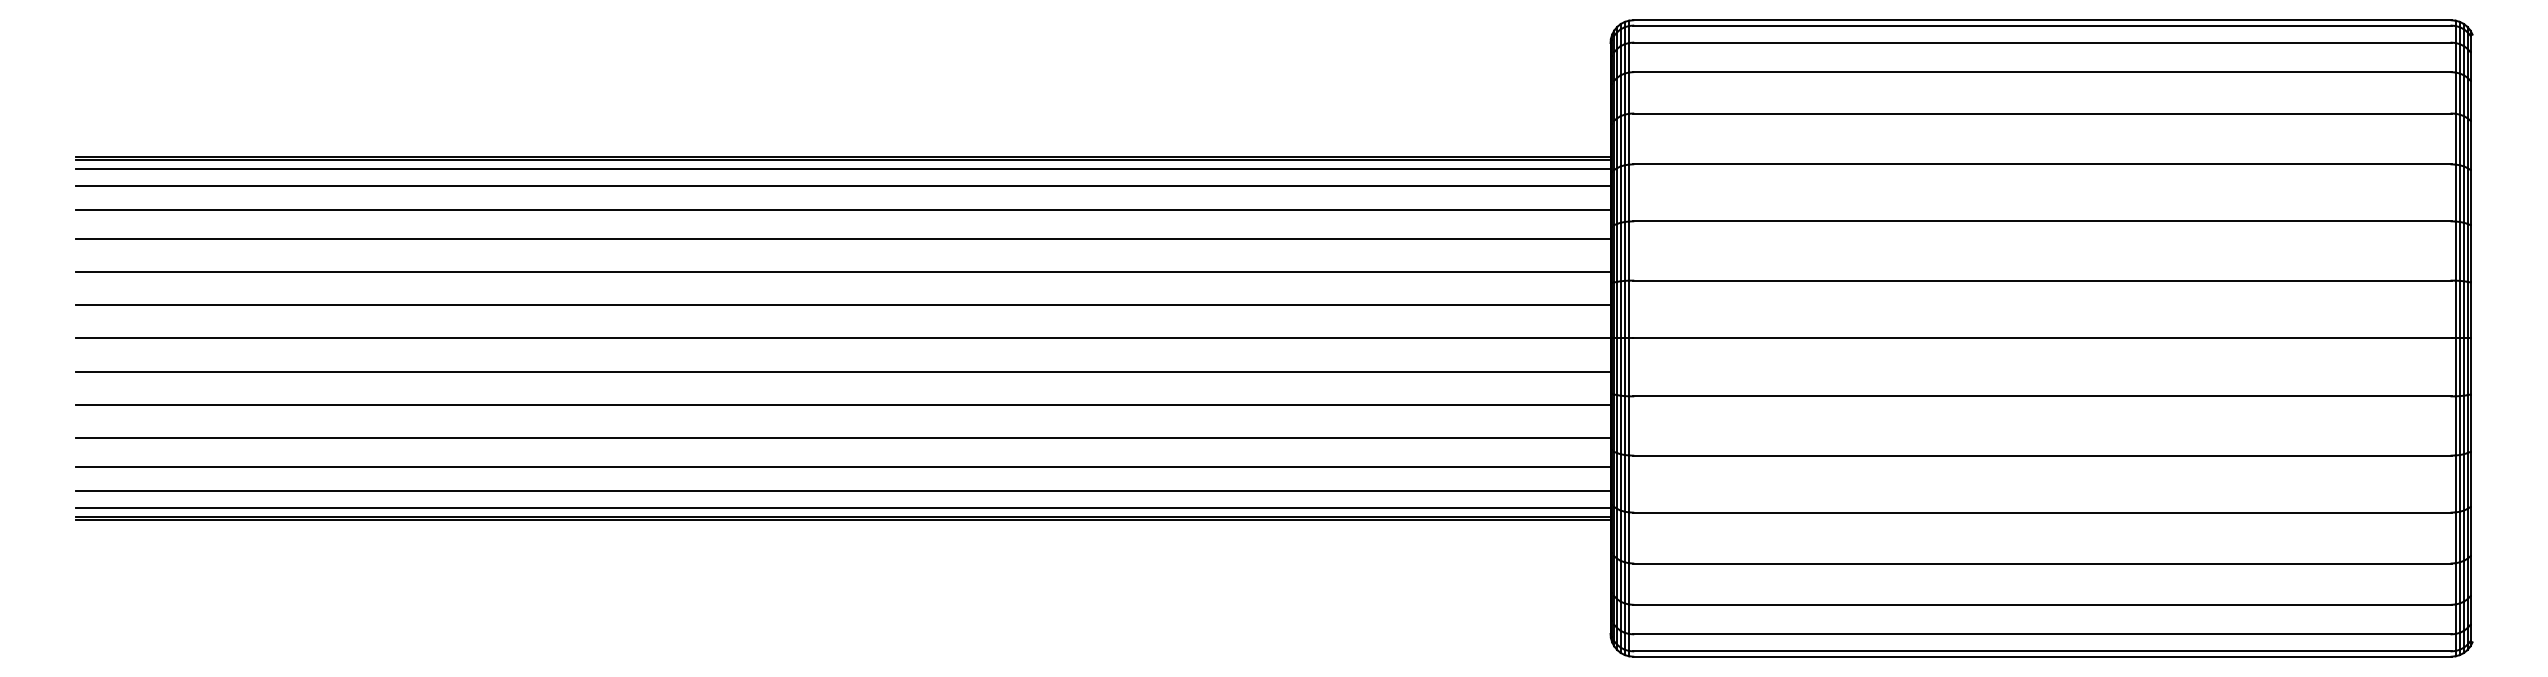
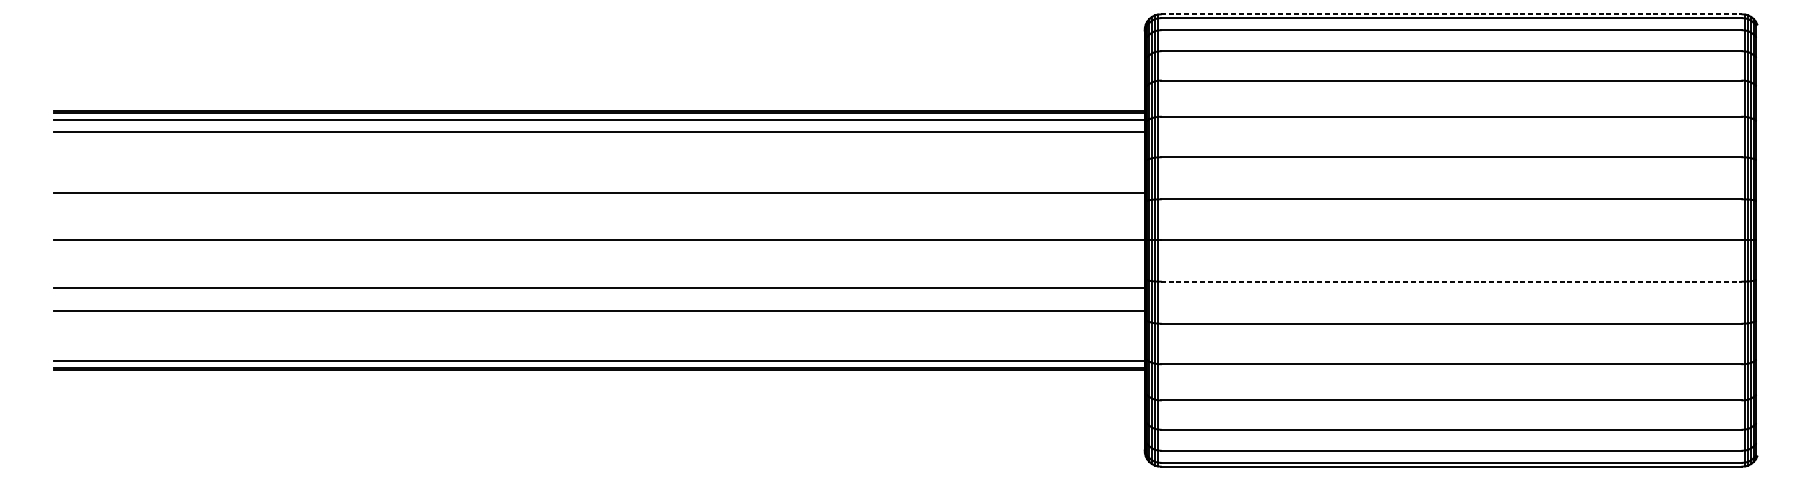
line: (2042, 20) -> (1451, 14), solid -> dashed
line: (843, 209) -> (599, 148), removed
line: (843, 239) -> (599, 170), removed
line: (843, 305) -> (599, 217), removed
line: (843, 371) -> (599, 263), removed
line: (2042, 396) -> (1451, 281), solid -> dashed
line: (843, 467) -> (599, 332), removed
line: (843, 490) -> (599, 348), removed

